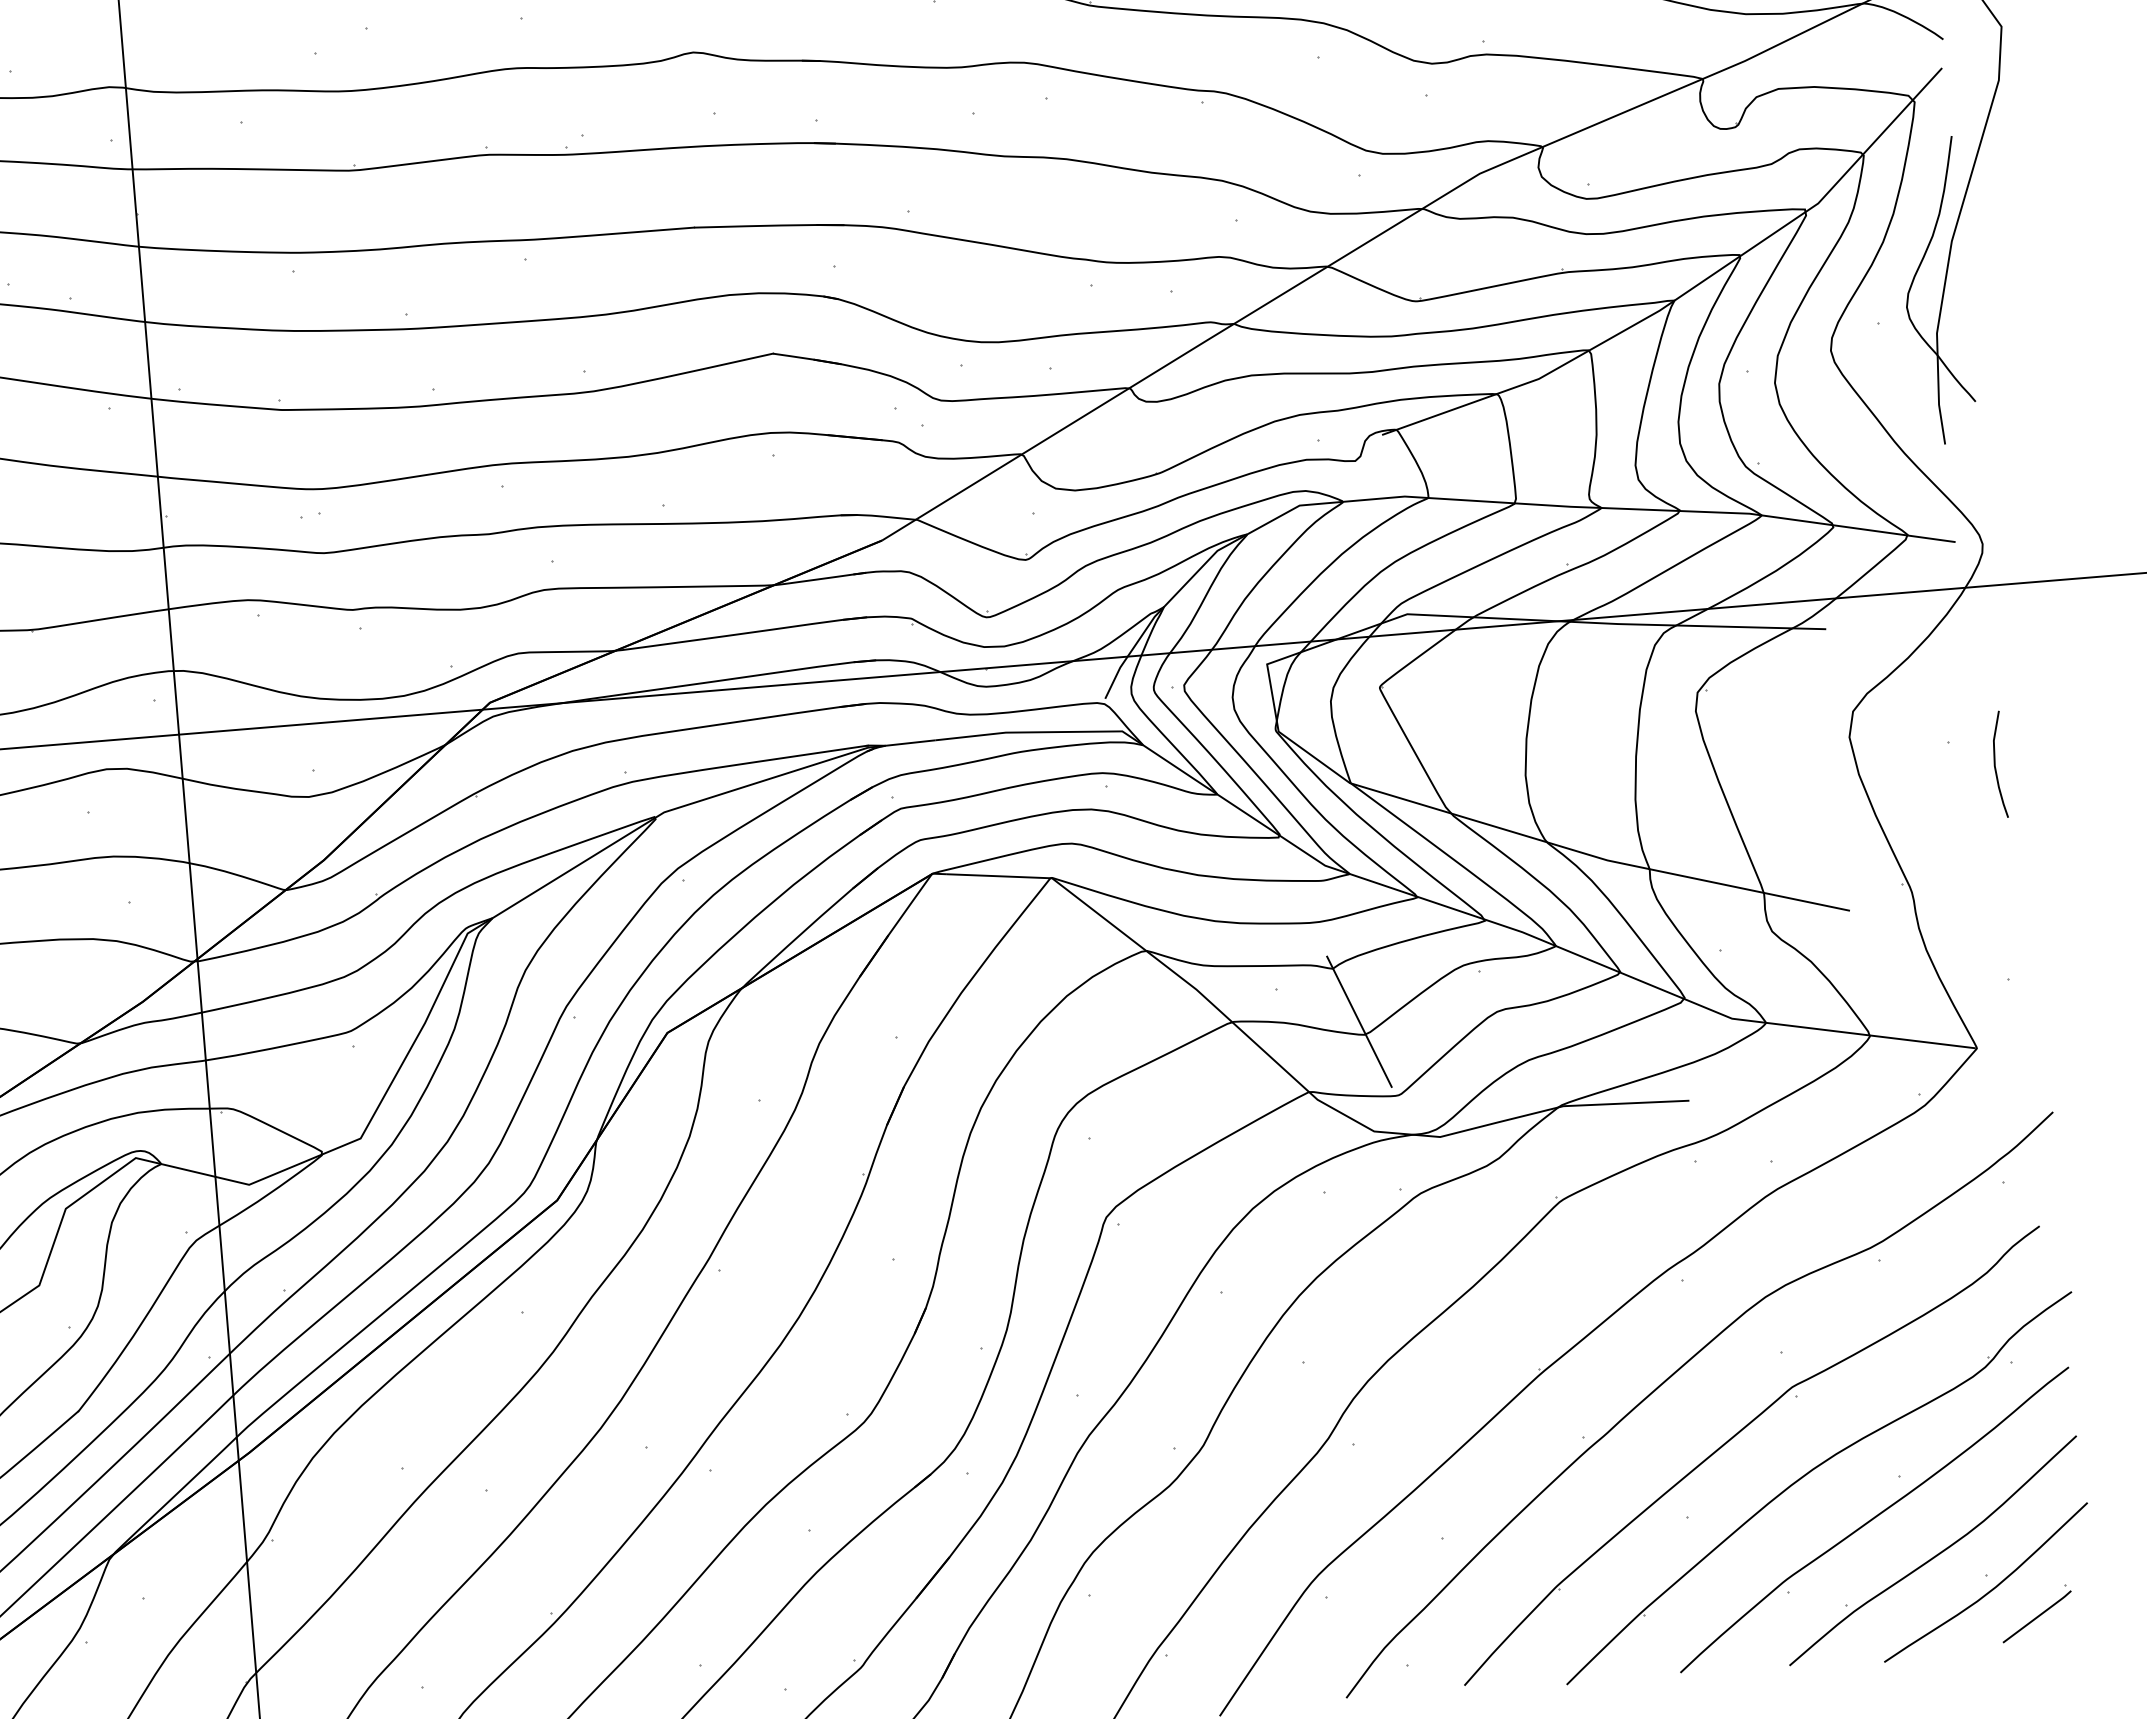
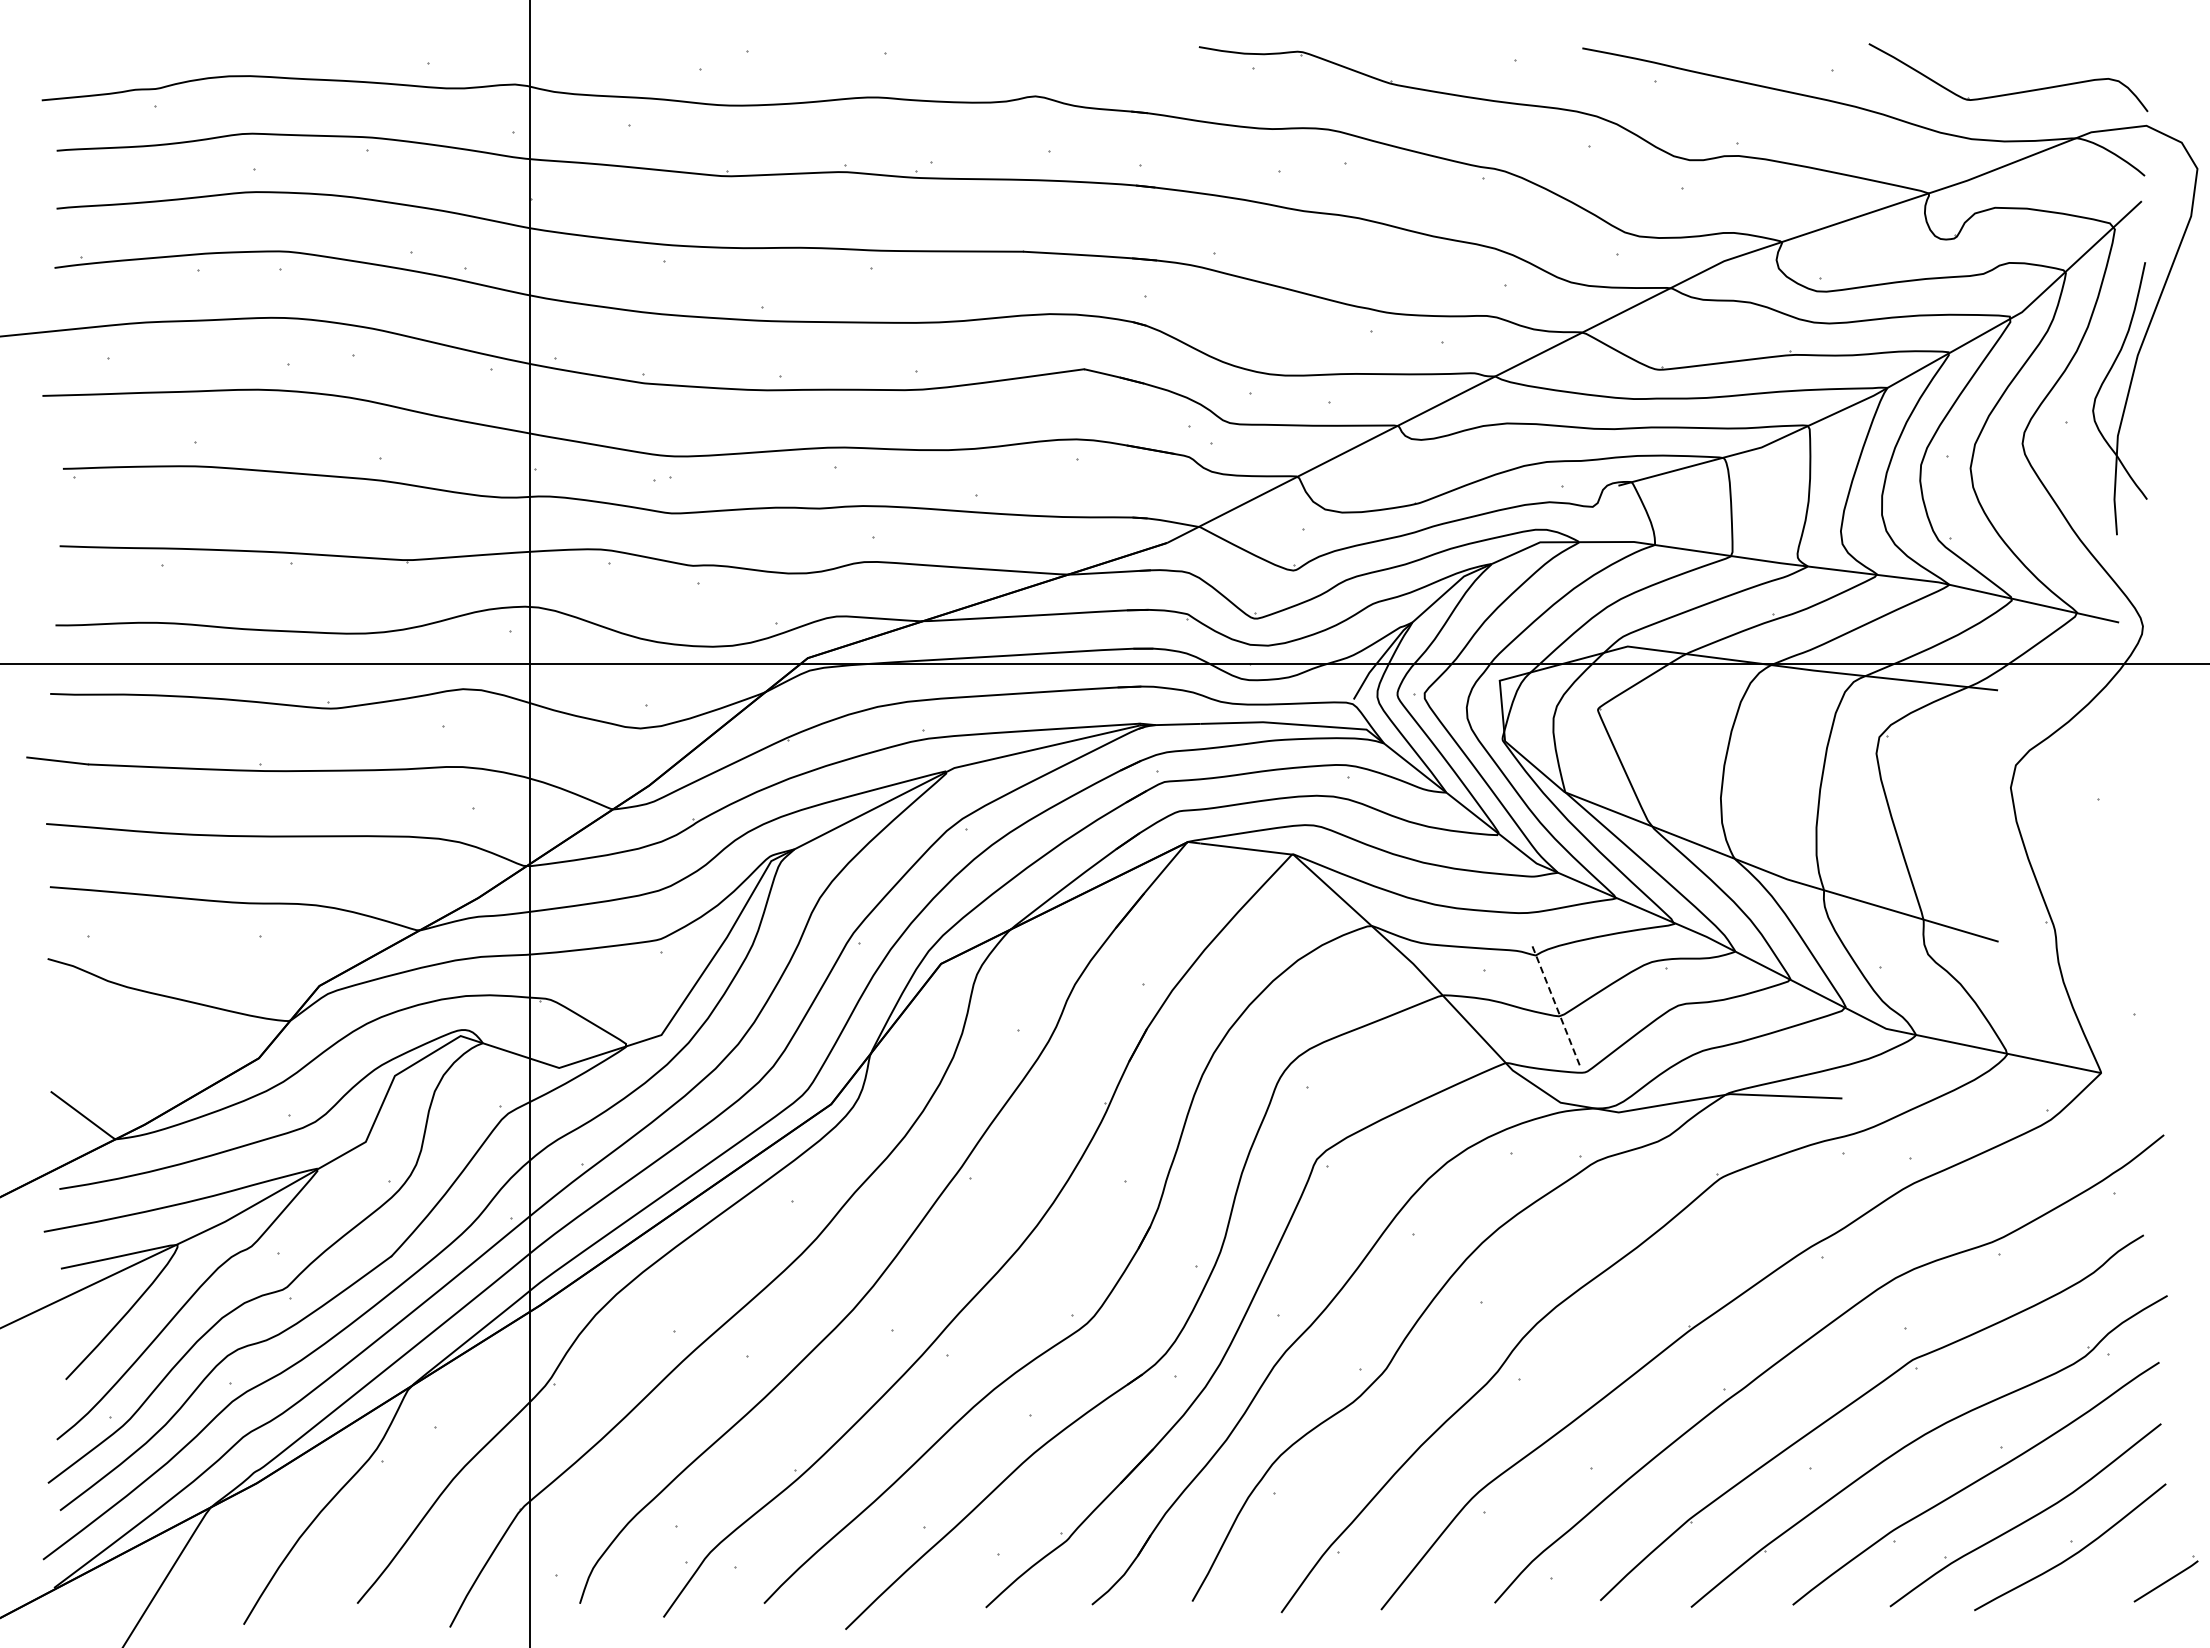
curve: (1995, 764) -> (2138, 822), removed
line: (1359, 1021) -> (1555, 1004), solid -> dashed
part: (2036, 1613) -> (2165, 1578), moved

